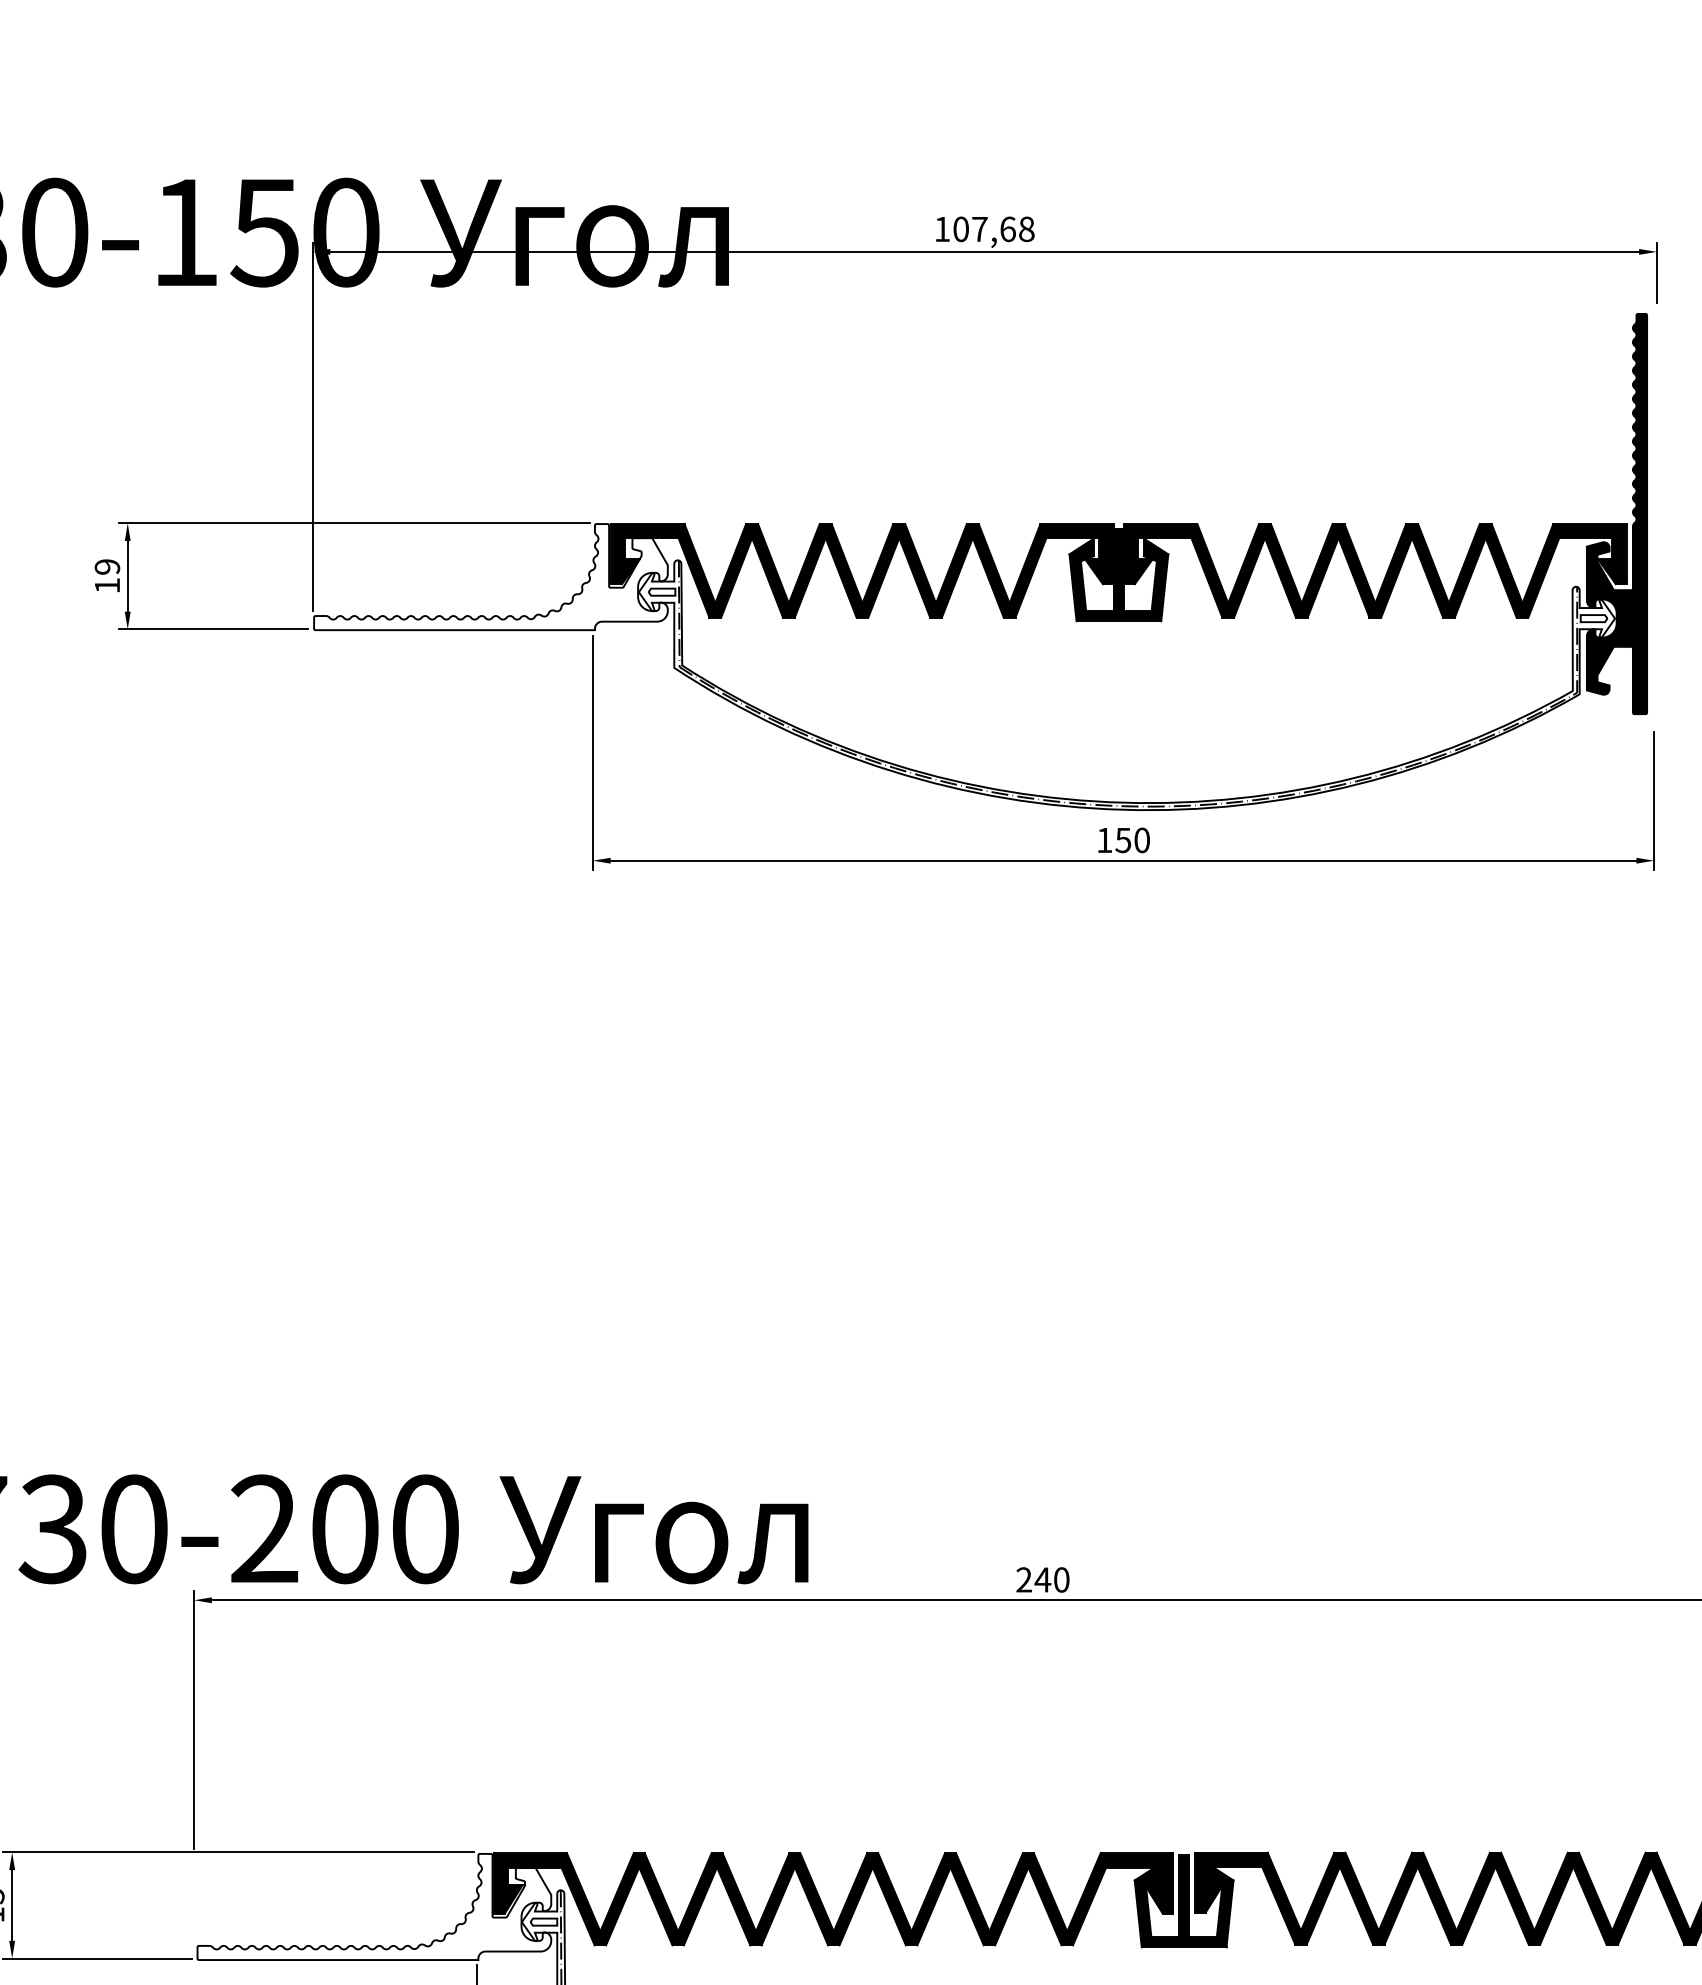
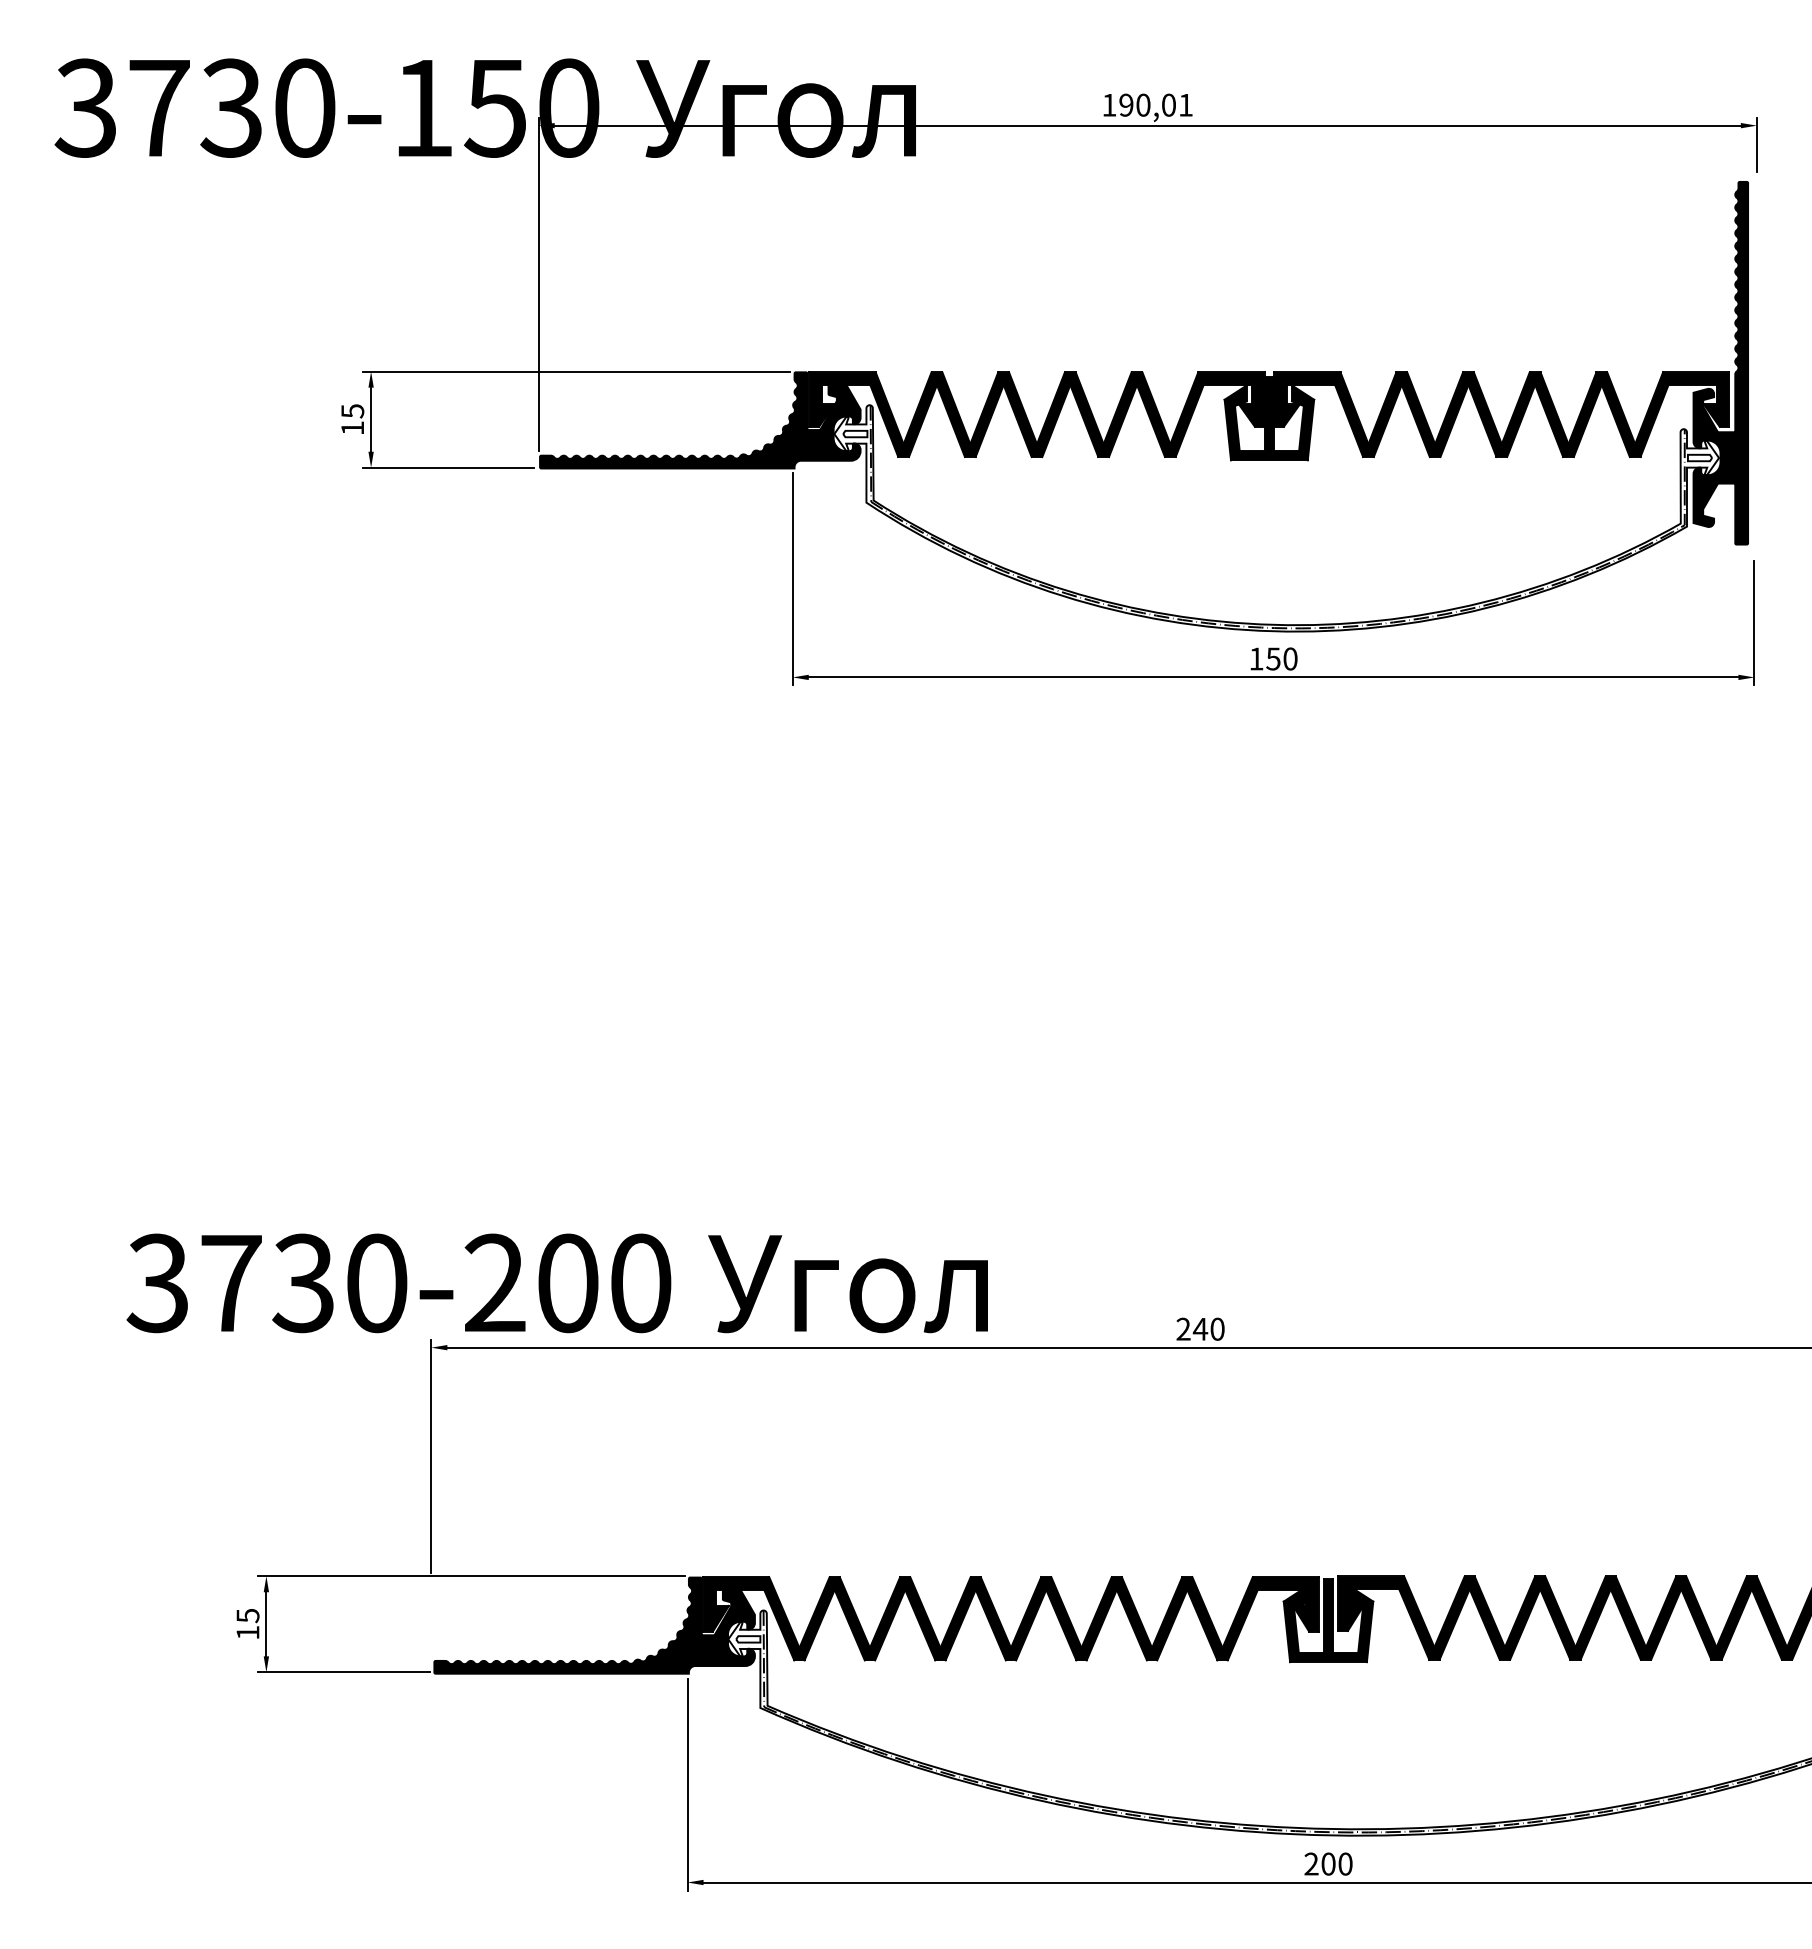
text: (993, 228) -> (1155, 104), 107,68 -> 190,01
text: (107, 567) -> (352, 411), 19 -> 15
fill: (491, 577) -> (700, 420), added
fill: (374, 1906) -> (594, 1625), added

